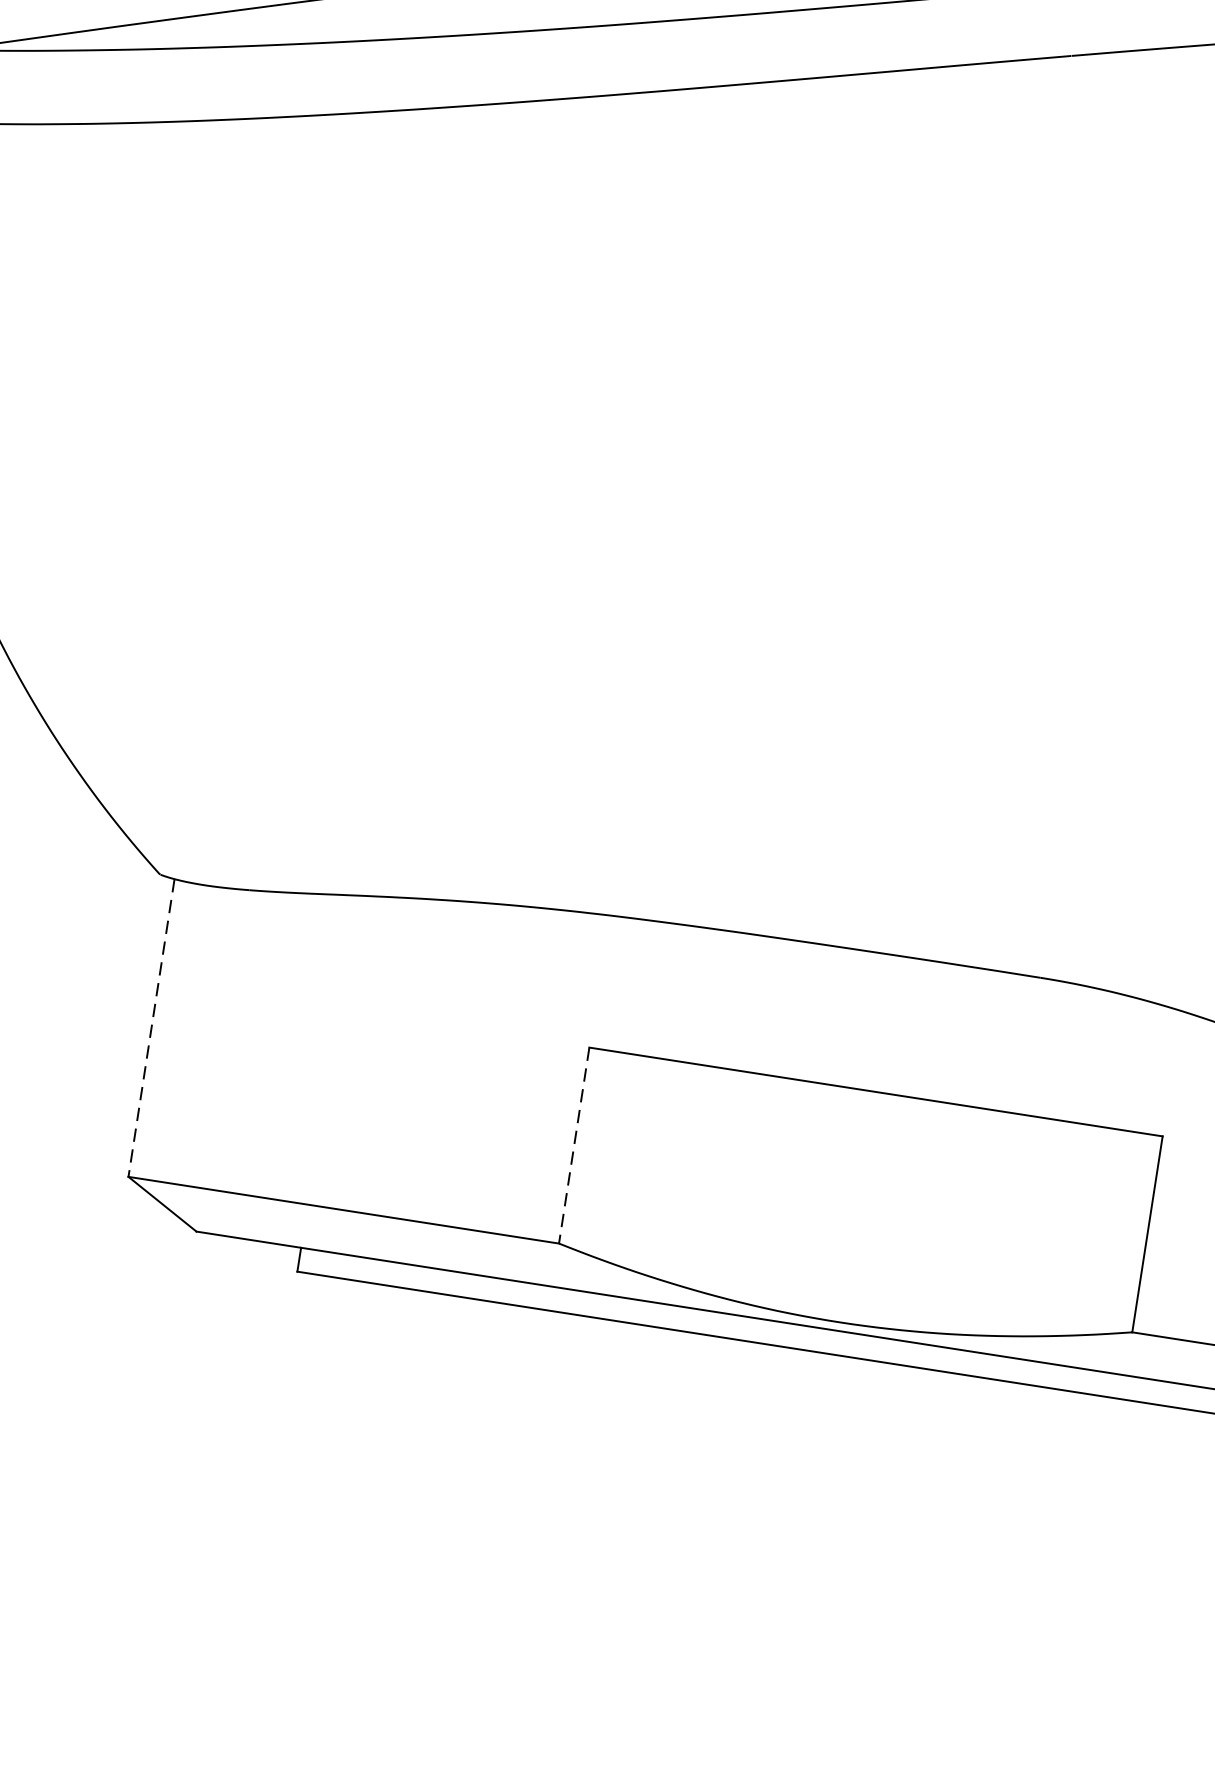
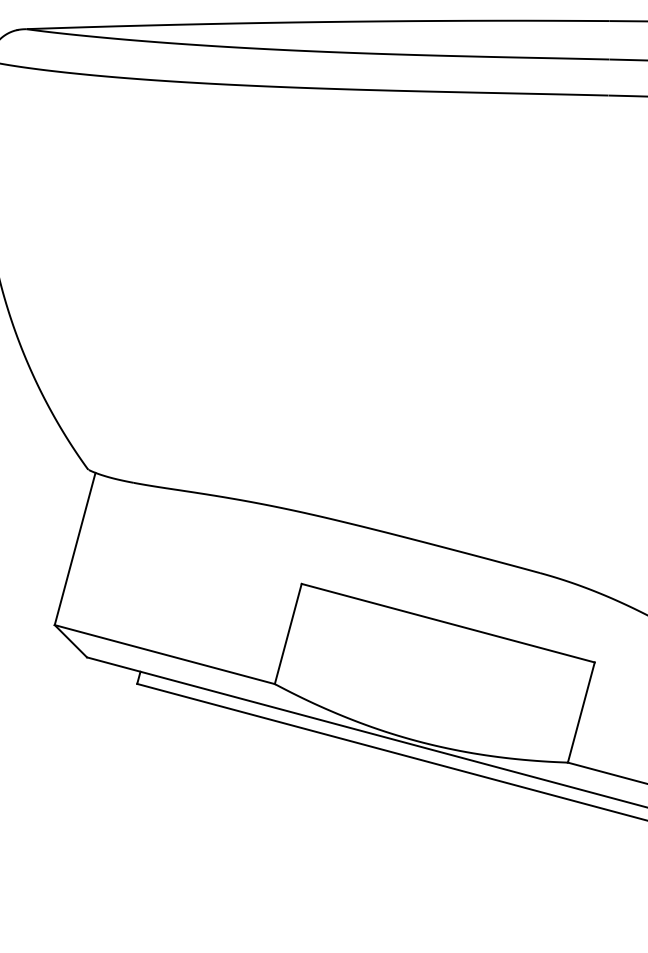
line: (152, 1028) -> (75, 549), dashed -> solid
line: (574, 1146) -> (288, 634), dashed -> solid

